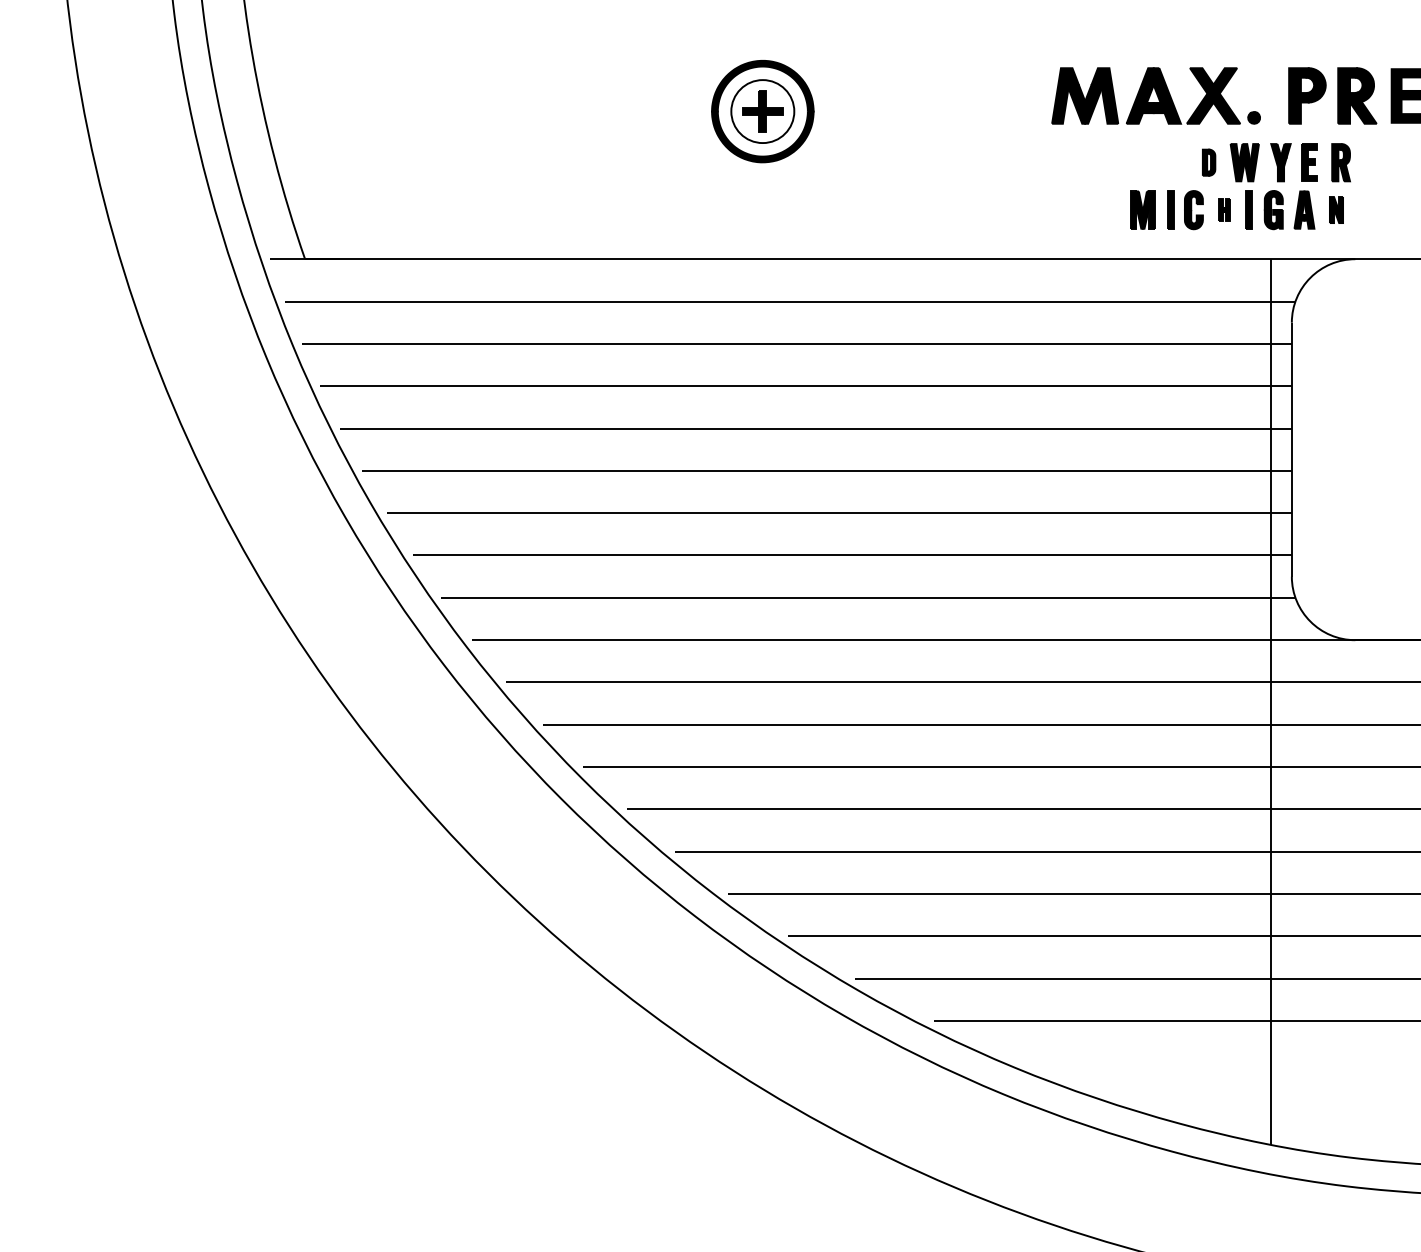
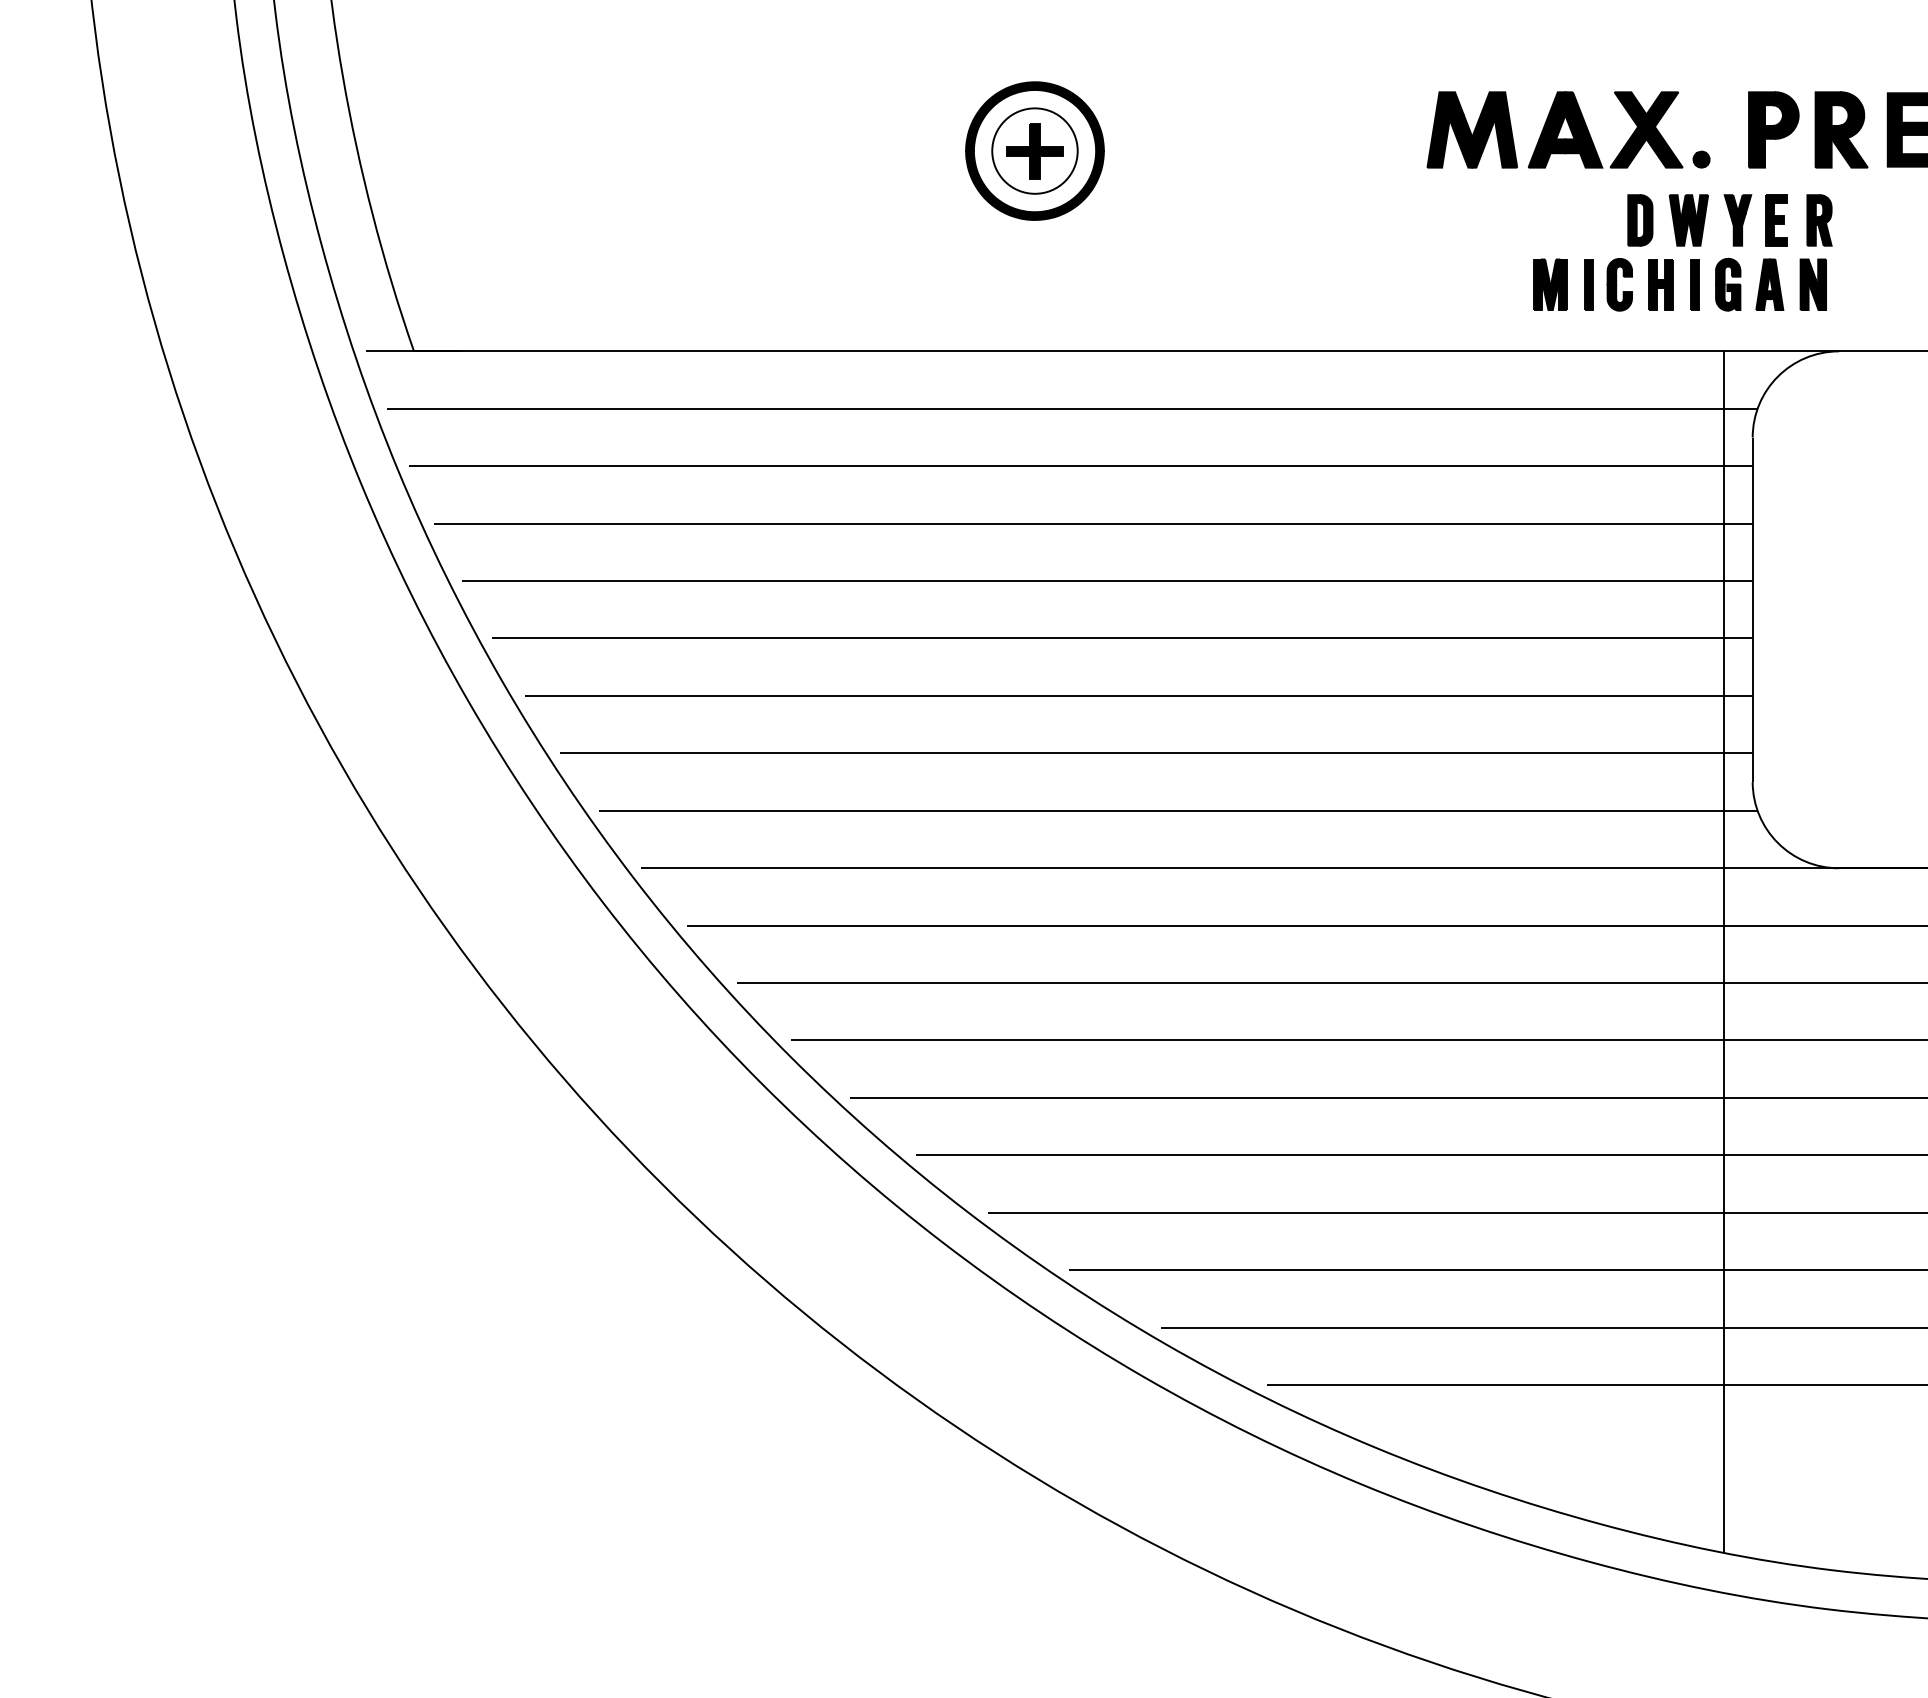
part: (1209, 162) -> (1640, 220), size x1.43
part: (1223, 209) -> (1660, 284), size x1.67
part: (1335, 209) -> (1812, 284), size x1.43

